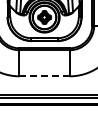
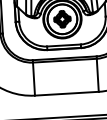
line: (45, 76) -> (68, 93), dashed -> solid

